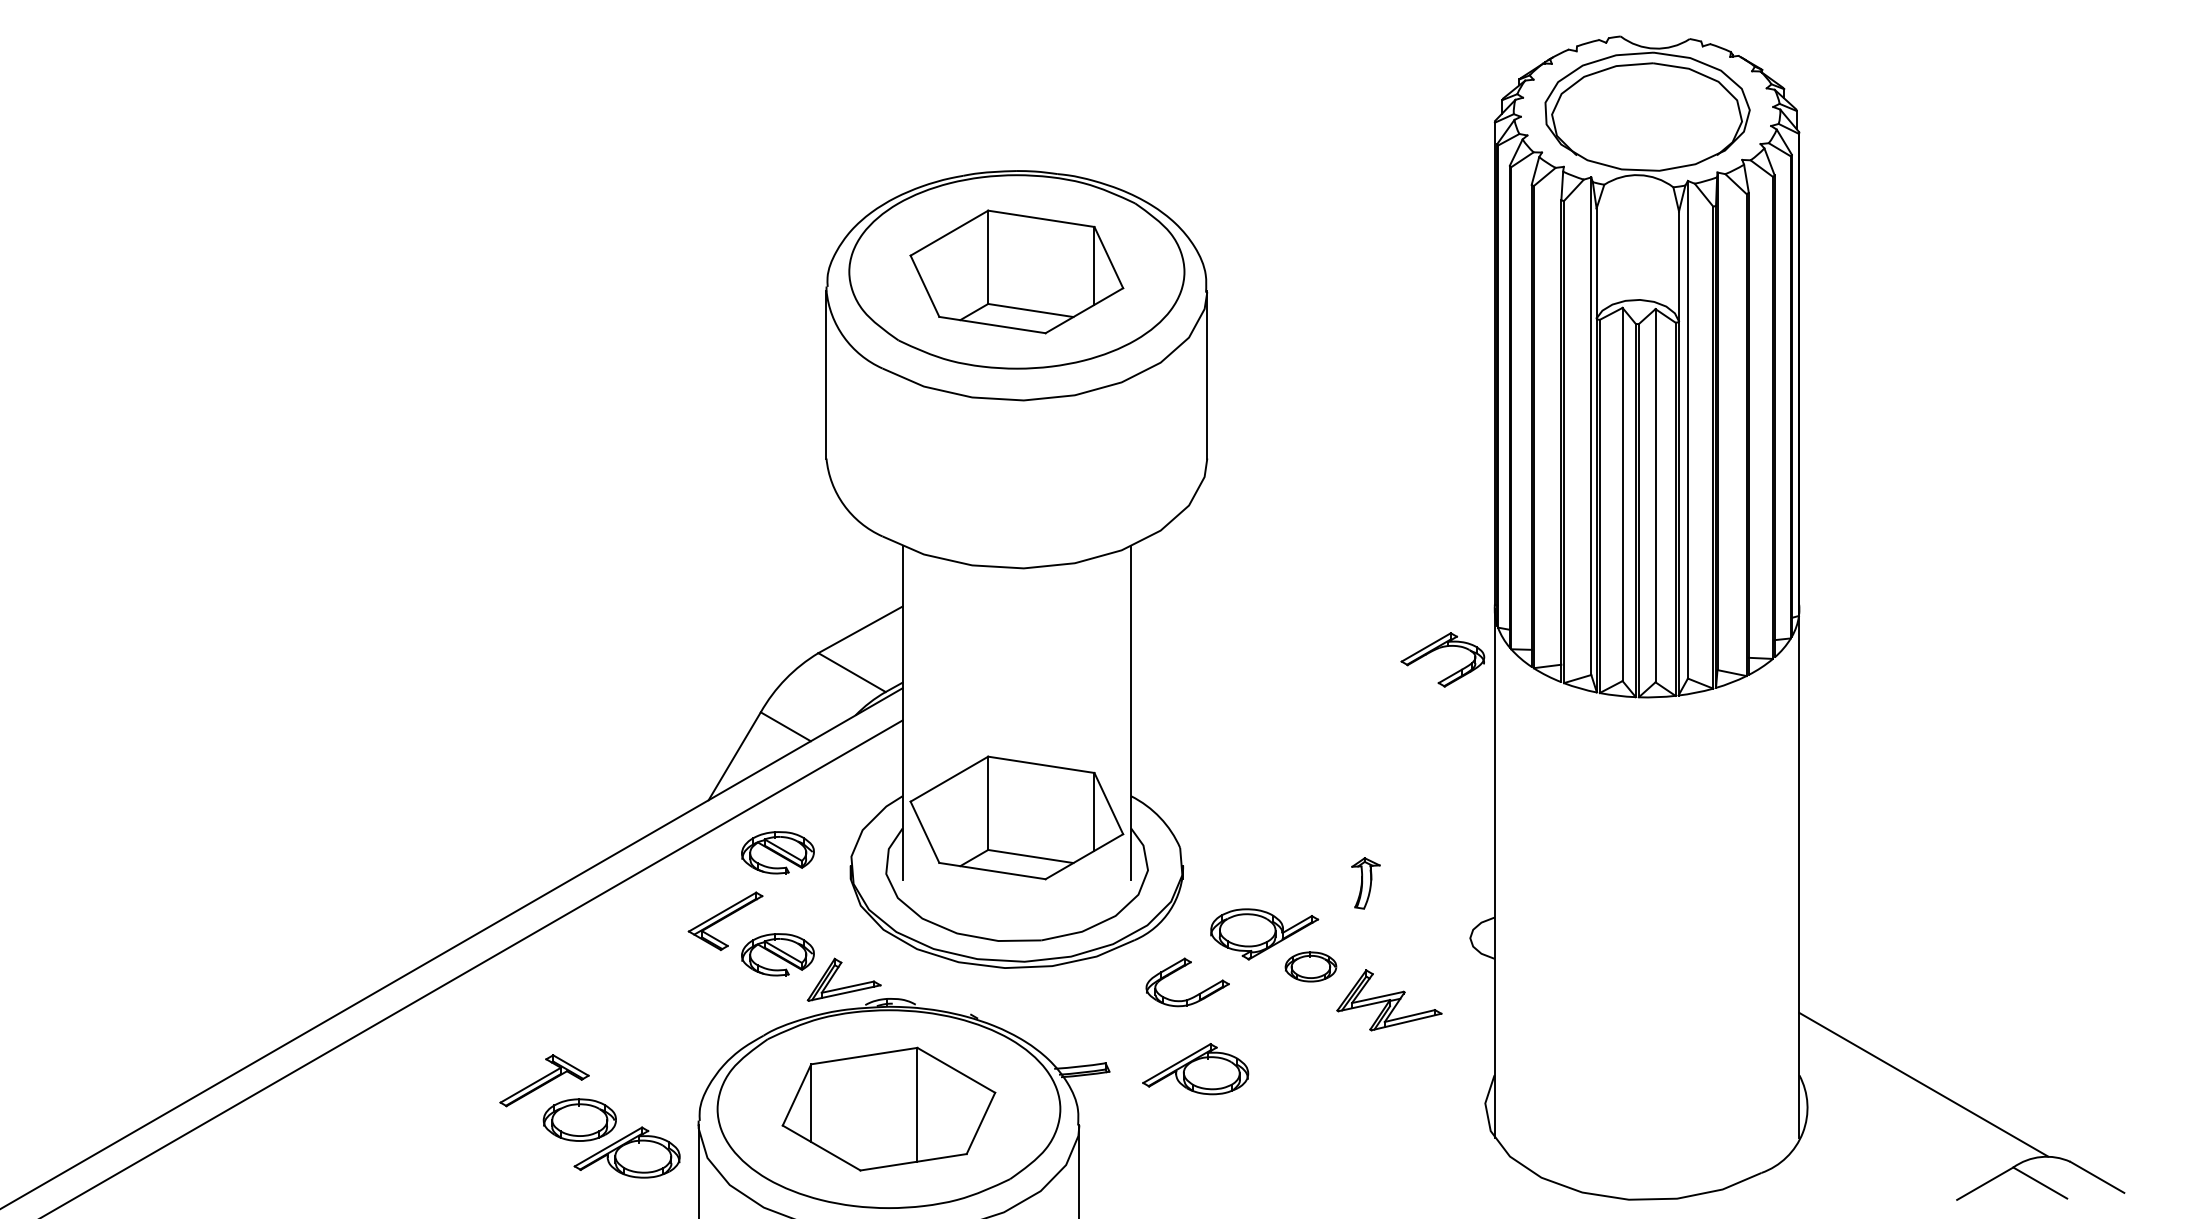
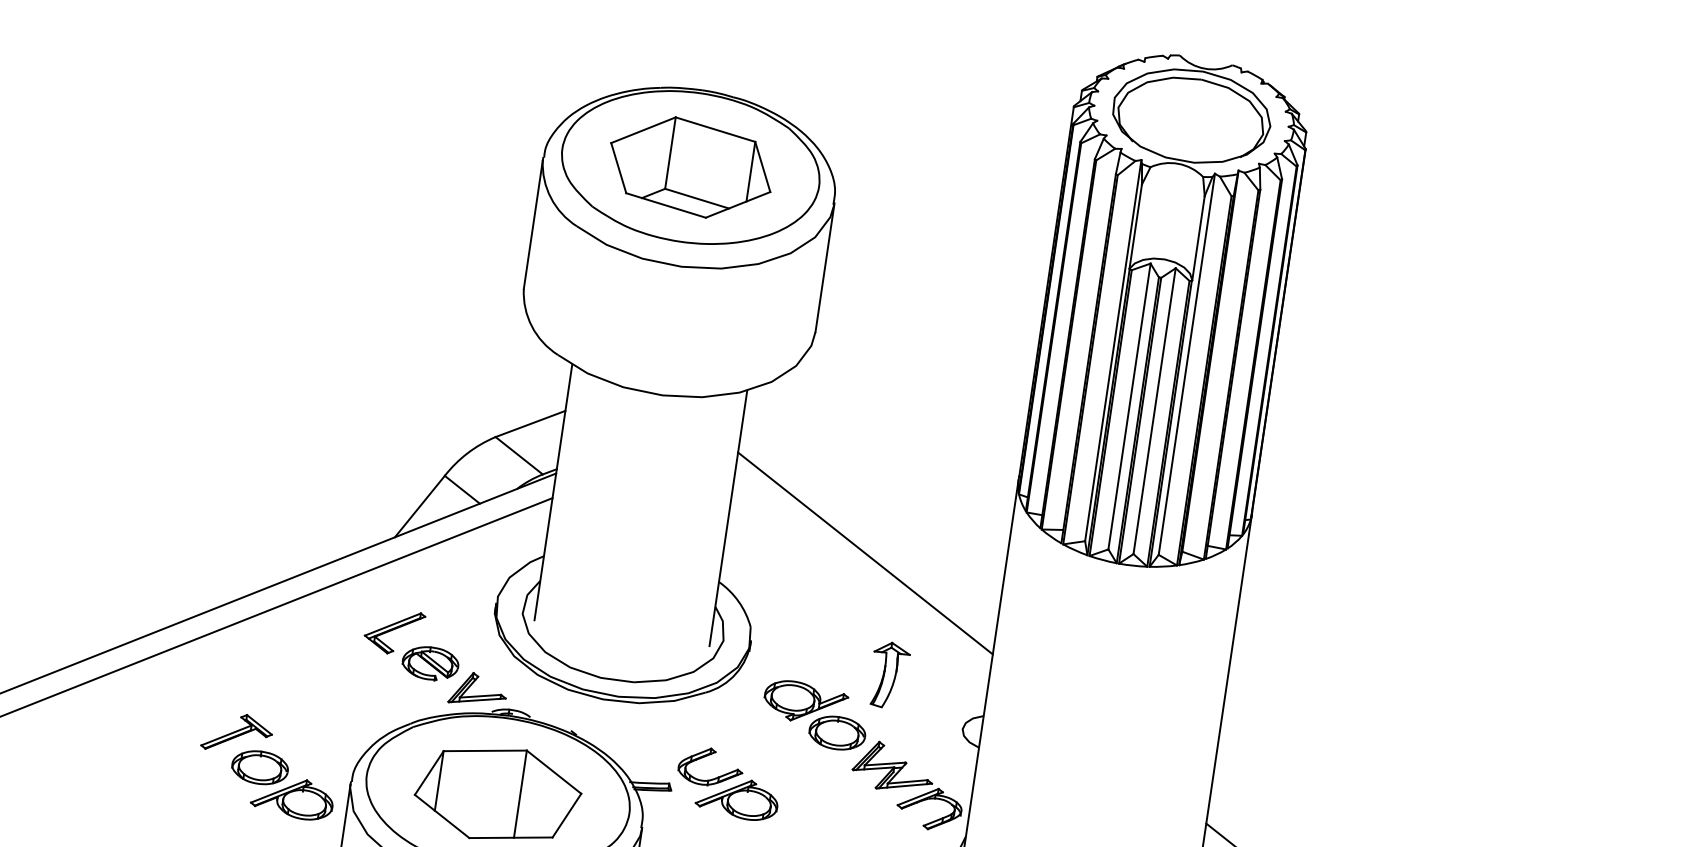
part: (1438, 649) -> (927, 800), moved
line: (1312, 732) -> (865, 553), added
part: (1016, 817) -> (628, 585), removed
part: (777, 852) -> (441, 585), removed
part: (1365, 883) -> (888, 675), size x1.67
part: (1310, 966) -> (837, 732), size x1.43
part: (1180, 969) -> (706, 756), moved

